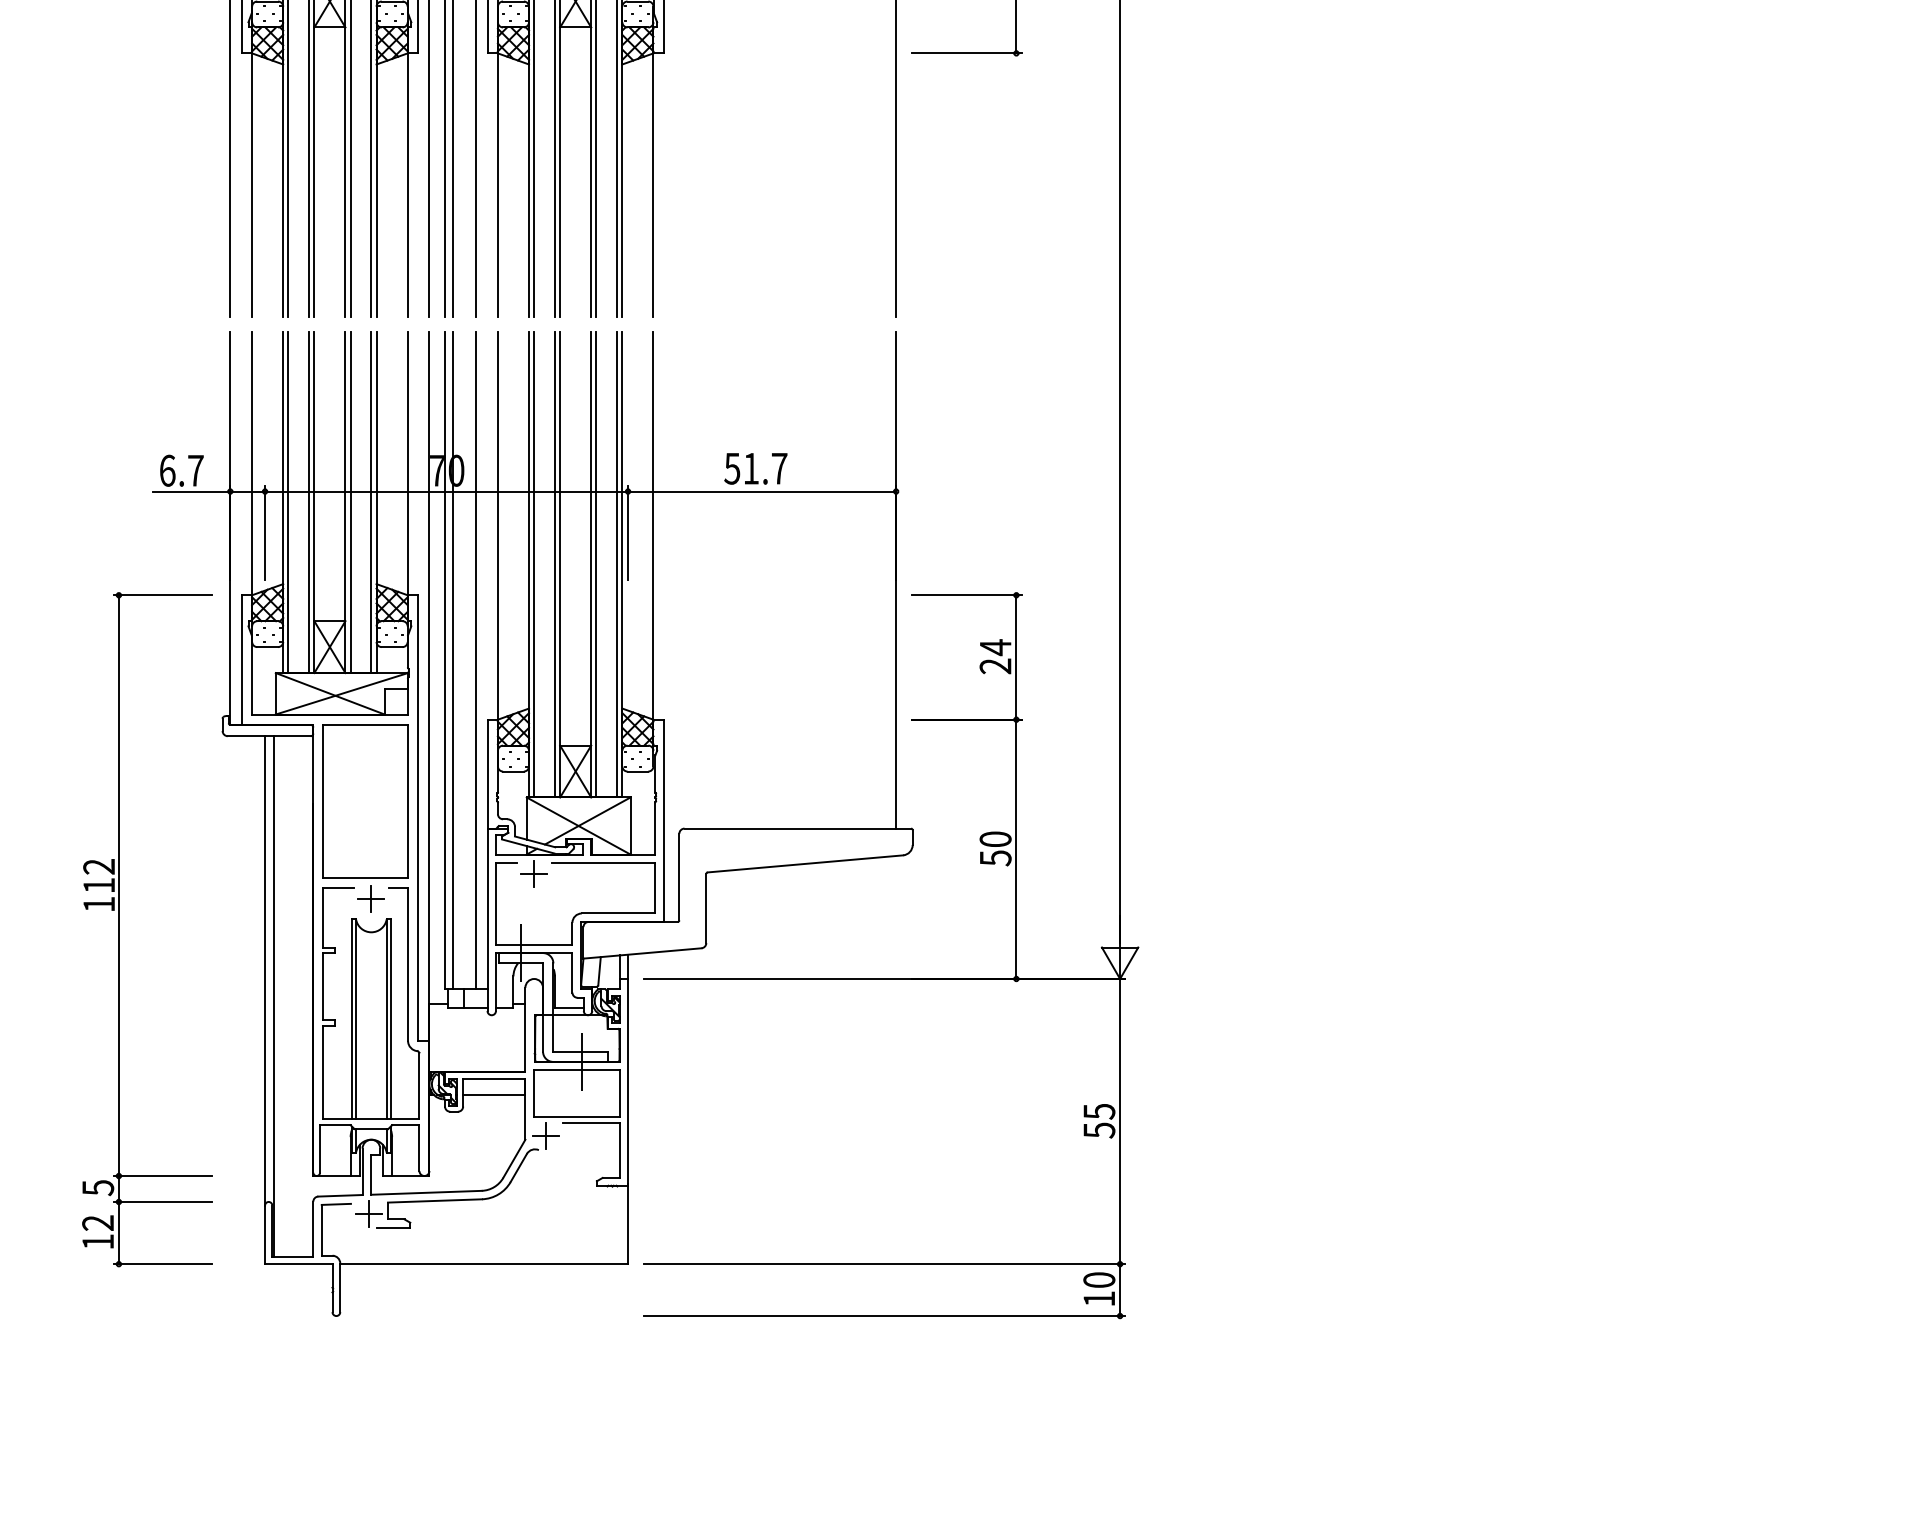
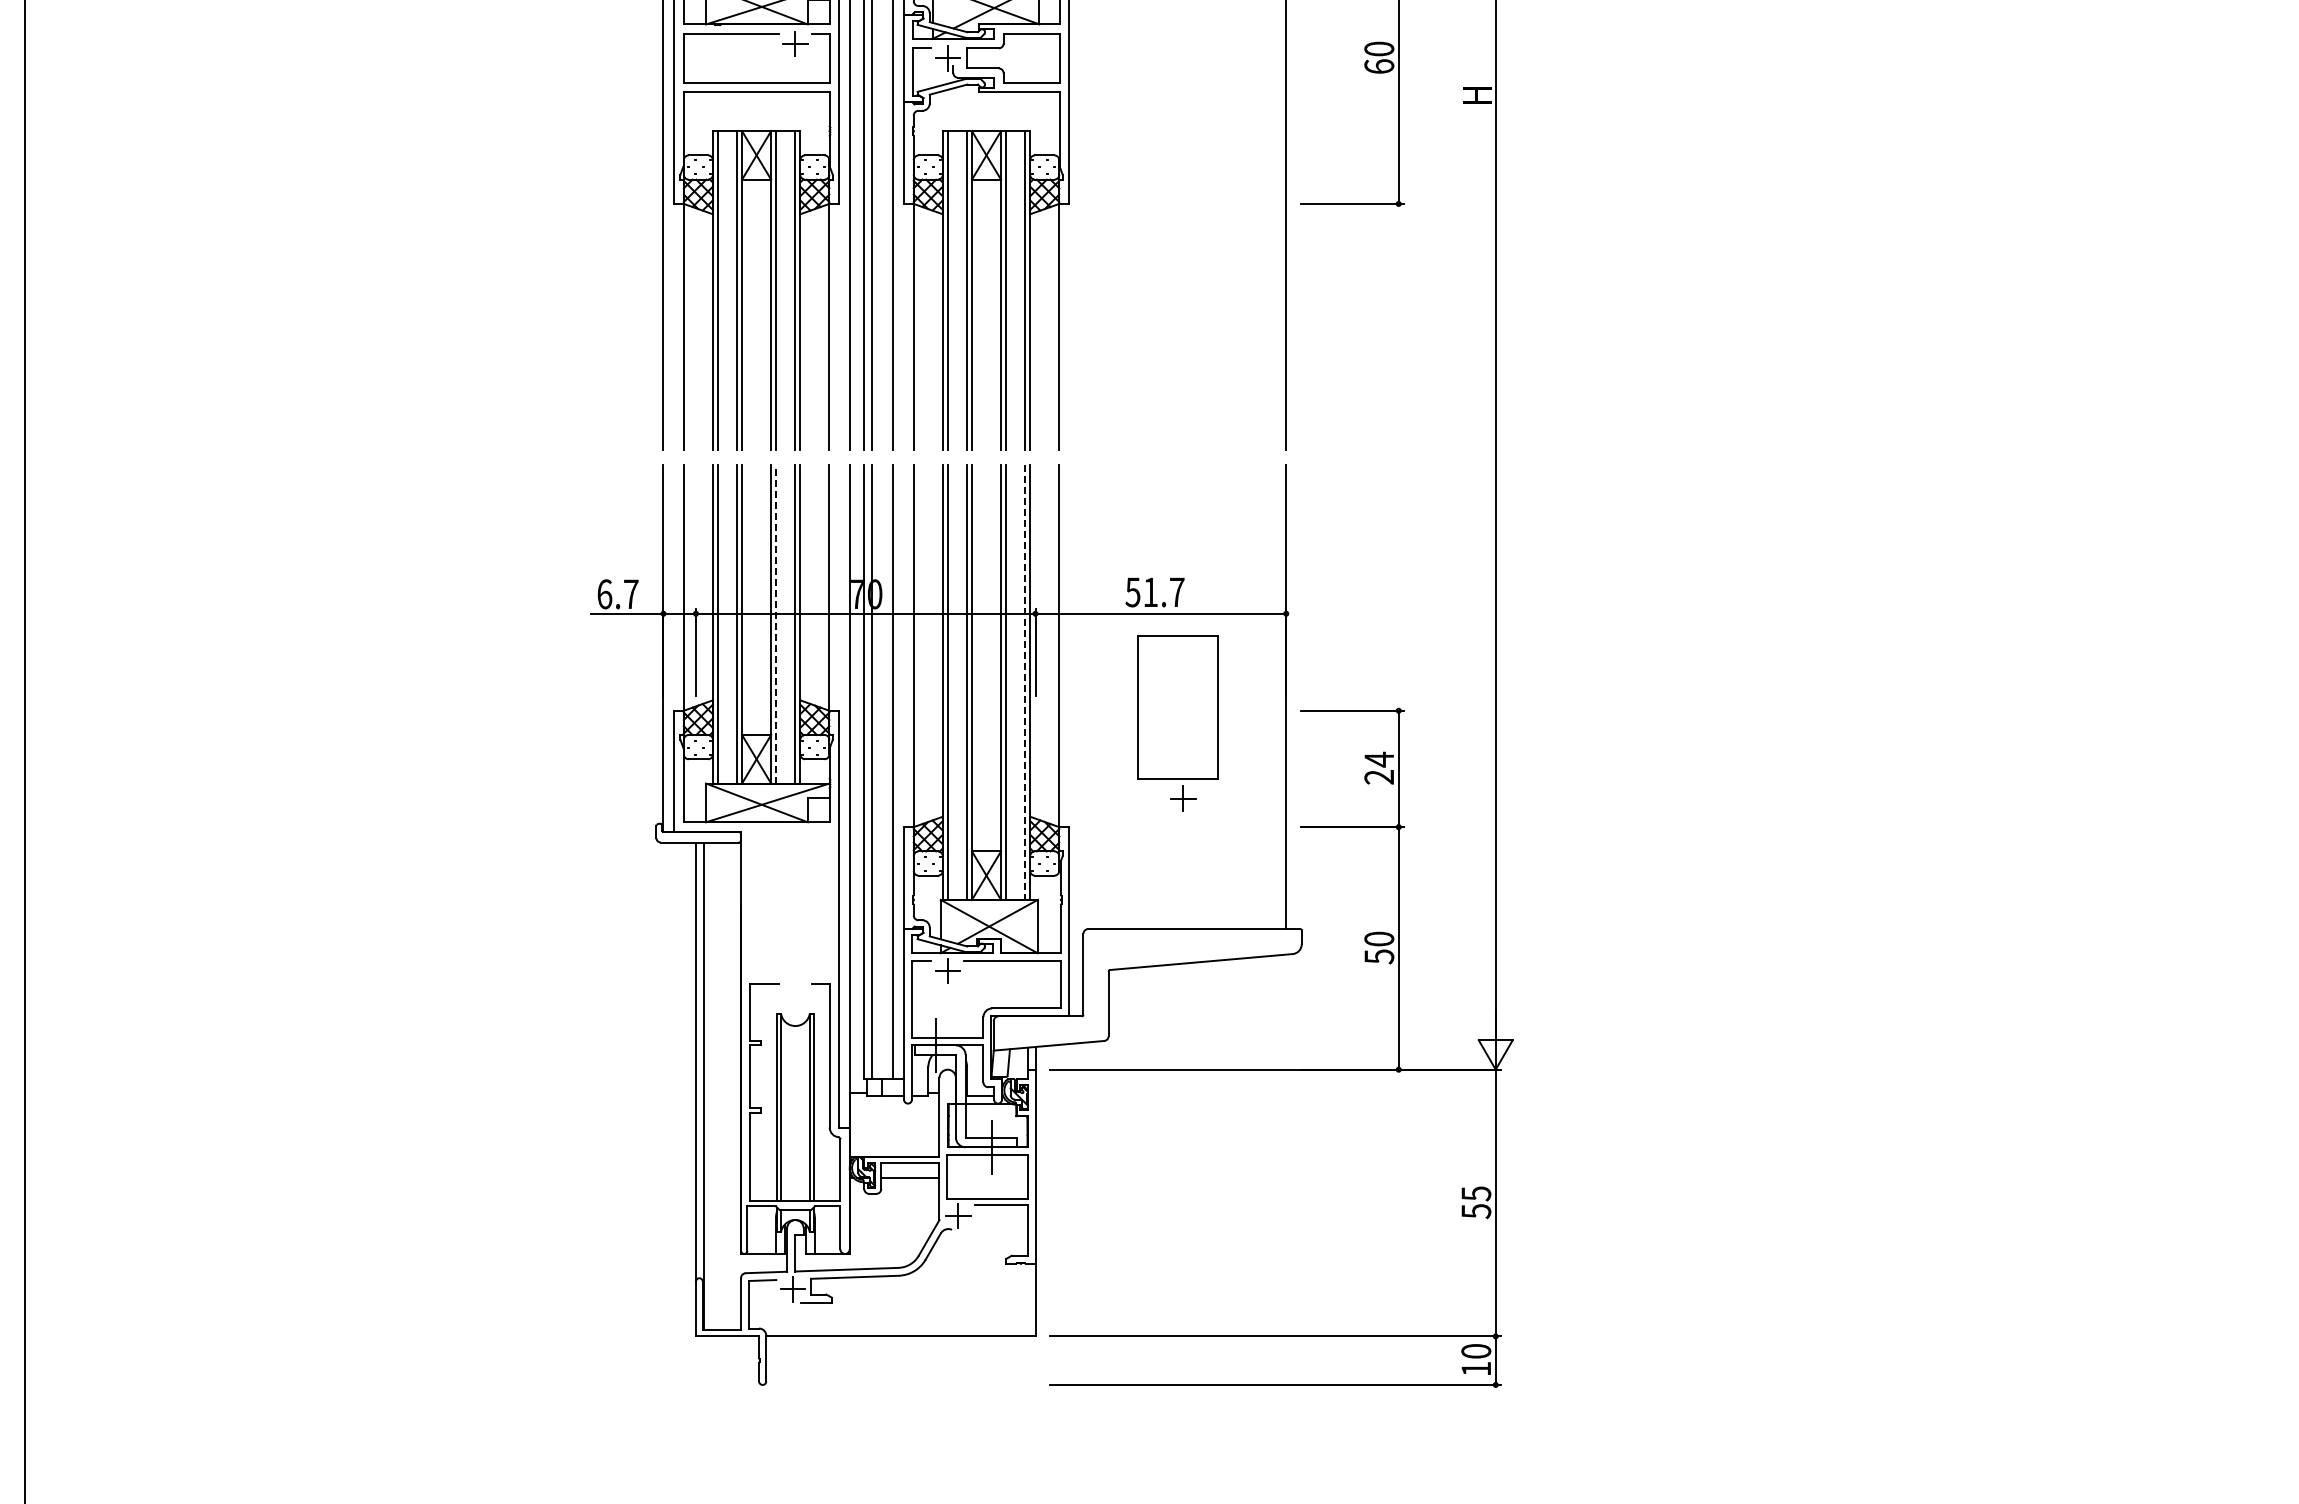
line: (351, 501) -> (776, 623), solid -> dashed
line: (617, 565) -> (1025, 682), solid -> dashed
part: (365, 818) -> (1177, 723), moved
part: (119, 929) -> (559, 1023), removed

